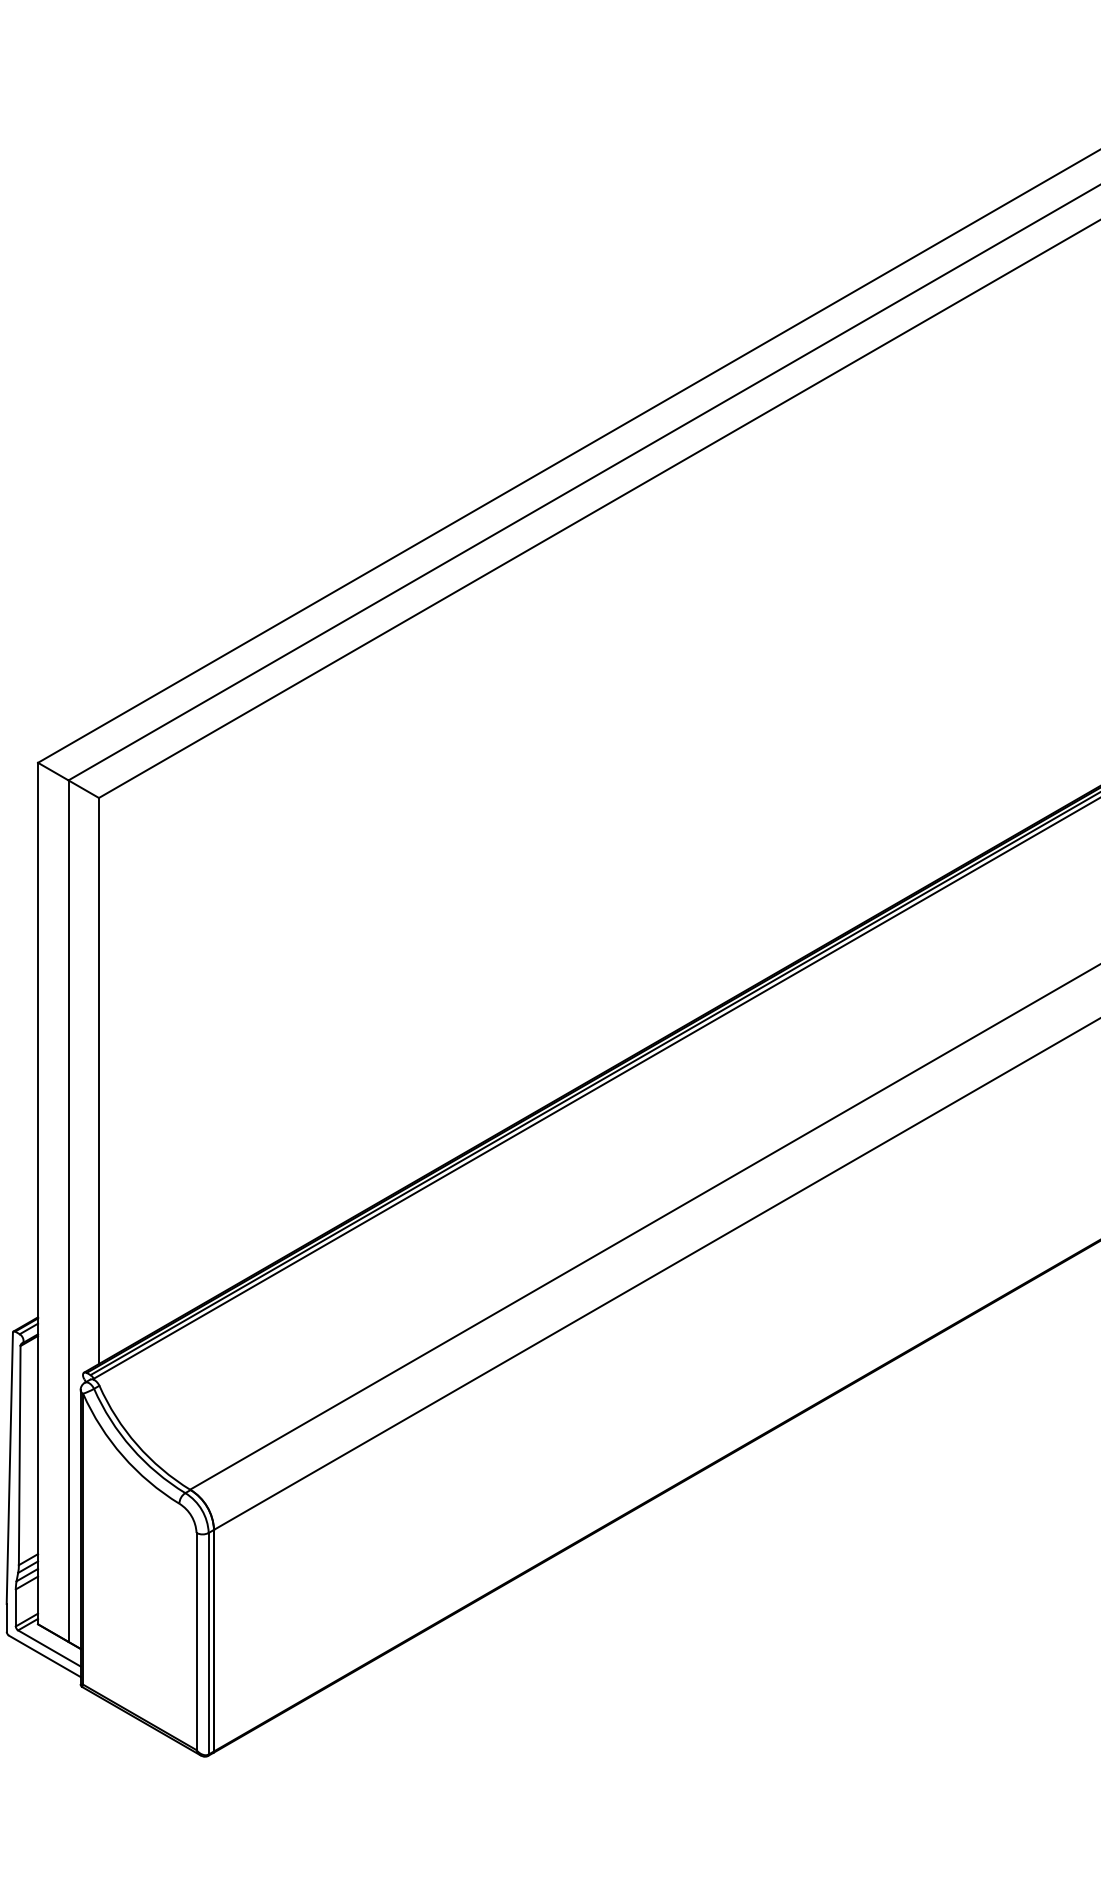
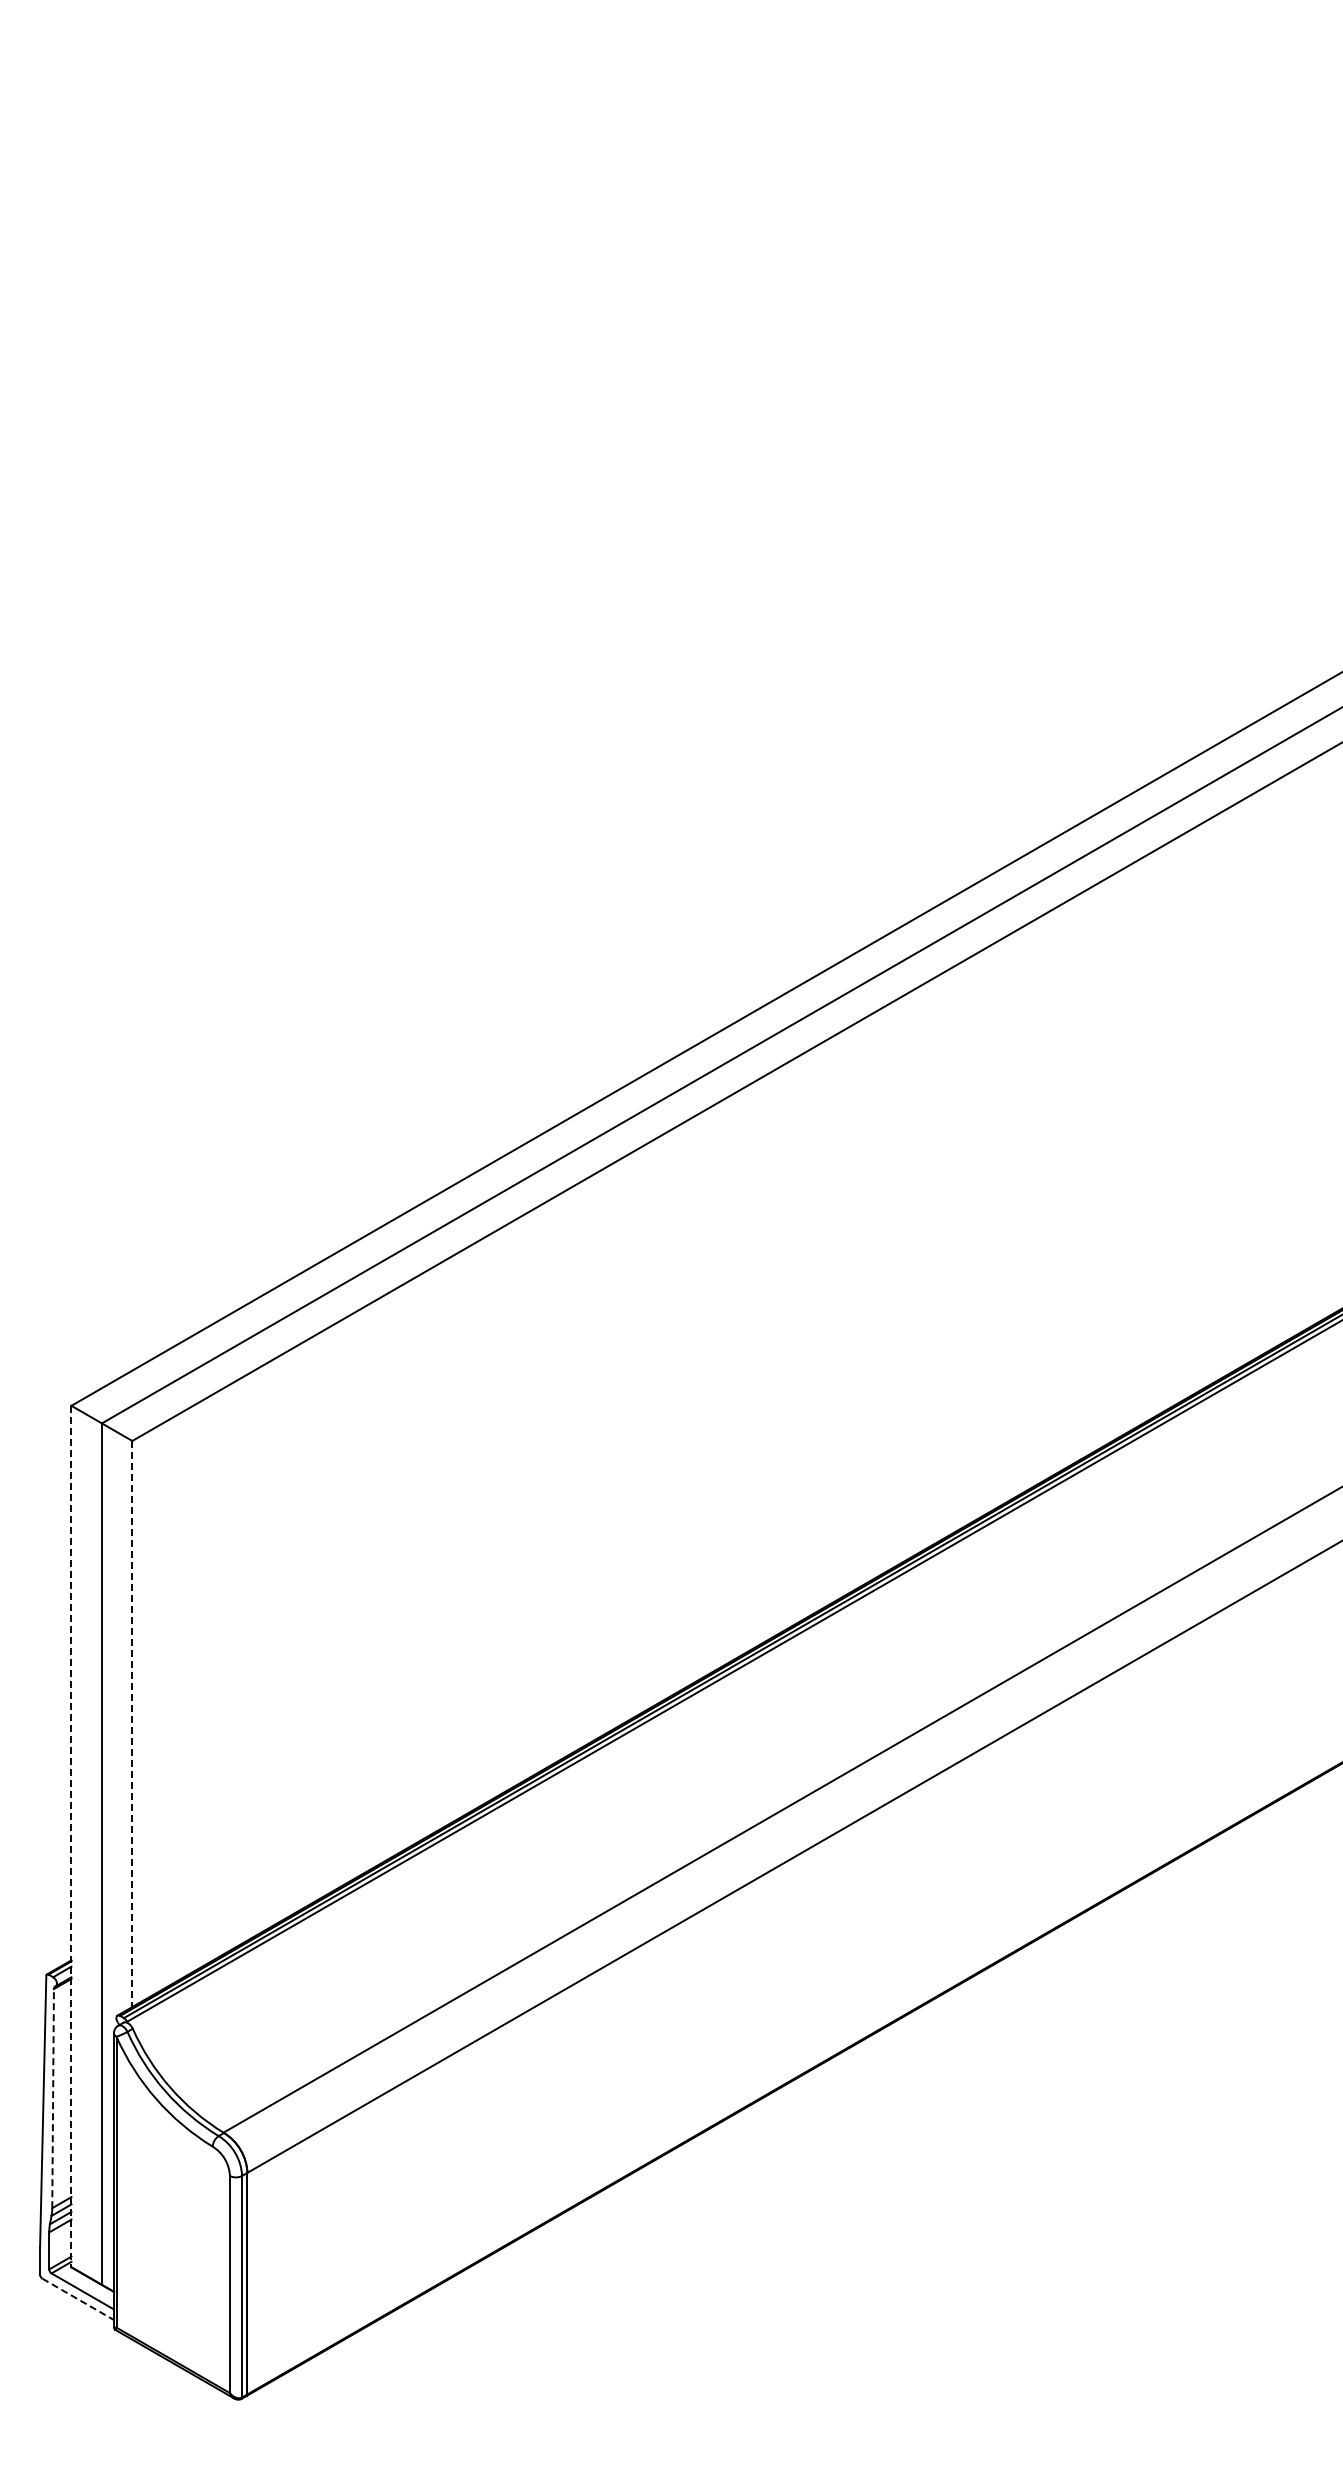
line: (99, 1081) -> (132, 1724), solid -> dashed
line: (38, 1193) -> (71, 1836), solid -> dashed
line: (20, 1455) -> (53, 2098), solid -> dashed
line: (45, 1656) -> (78, 2299), solid -> dashed

